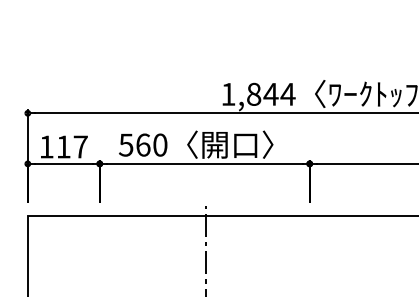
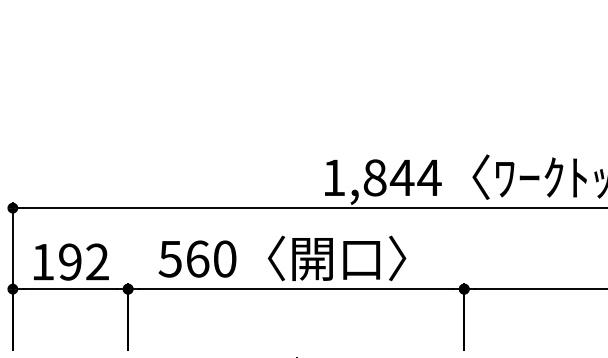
text: (71, 146) -> (82, 261), 117 -> 192

